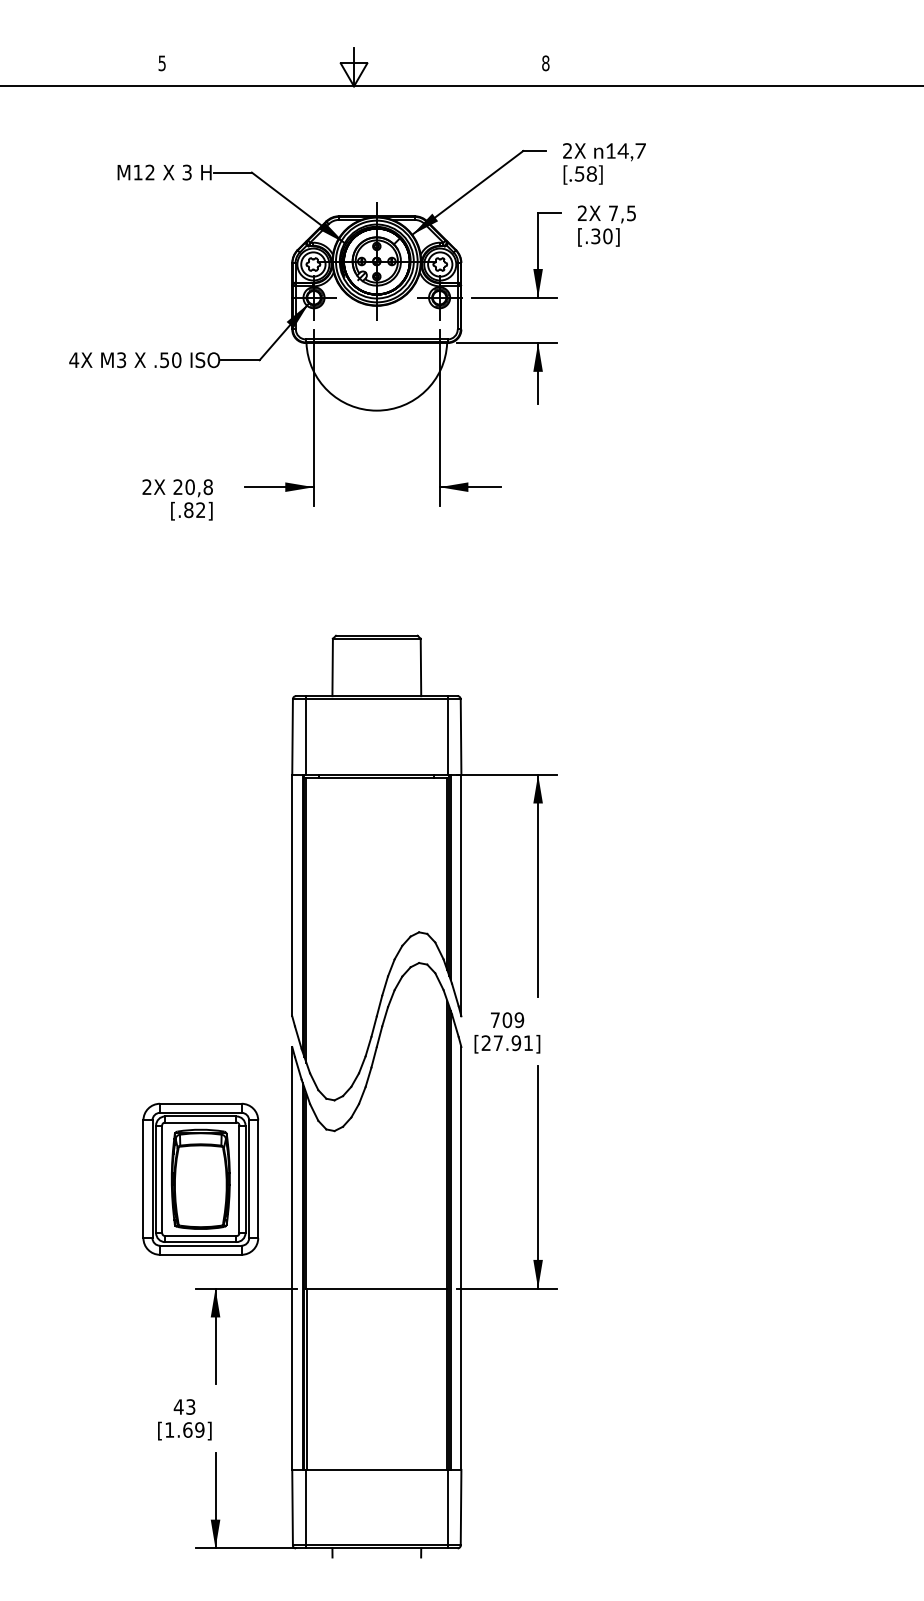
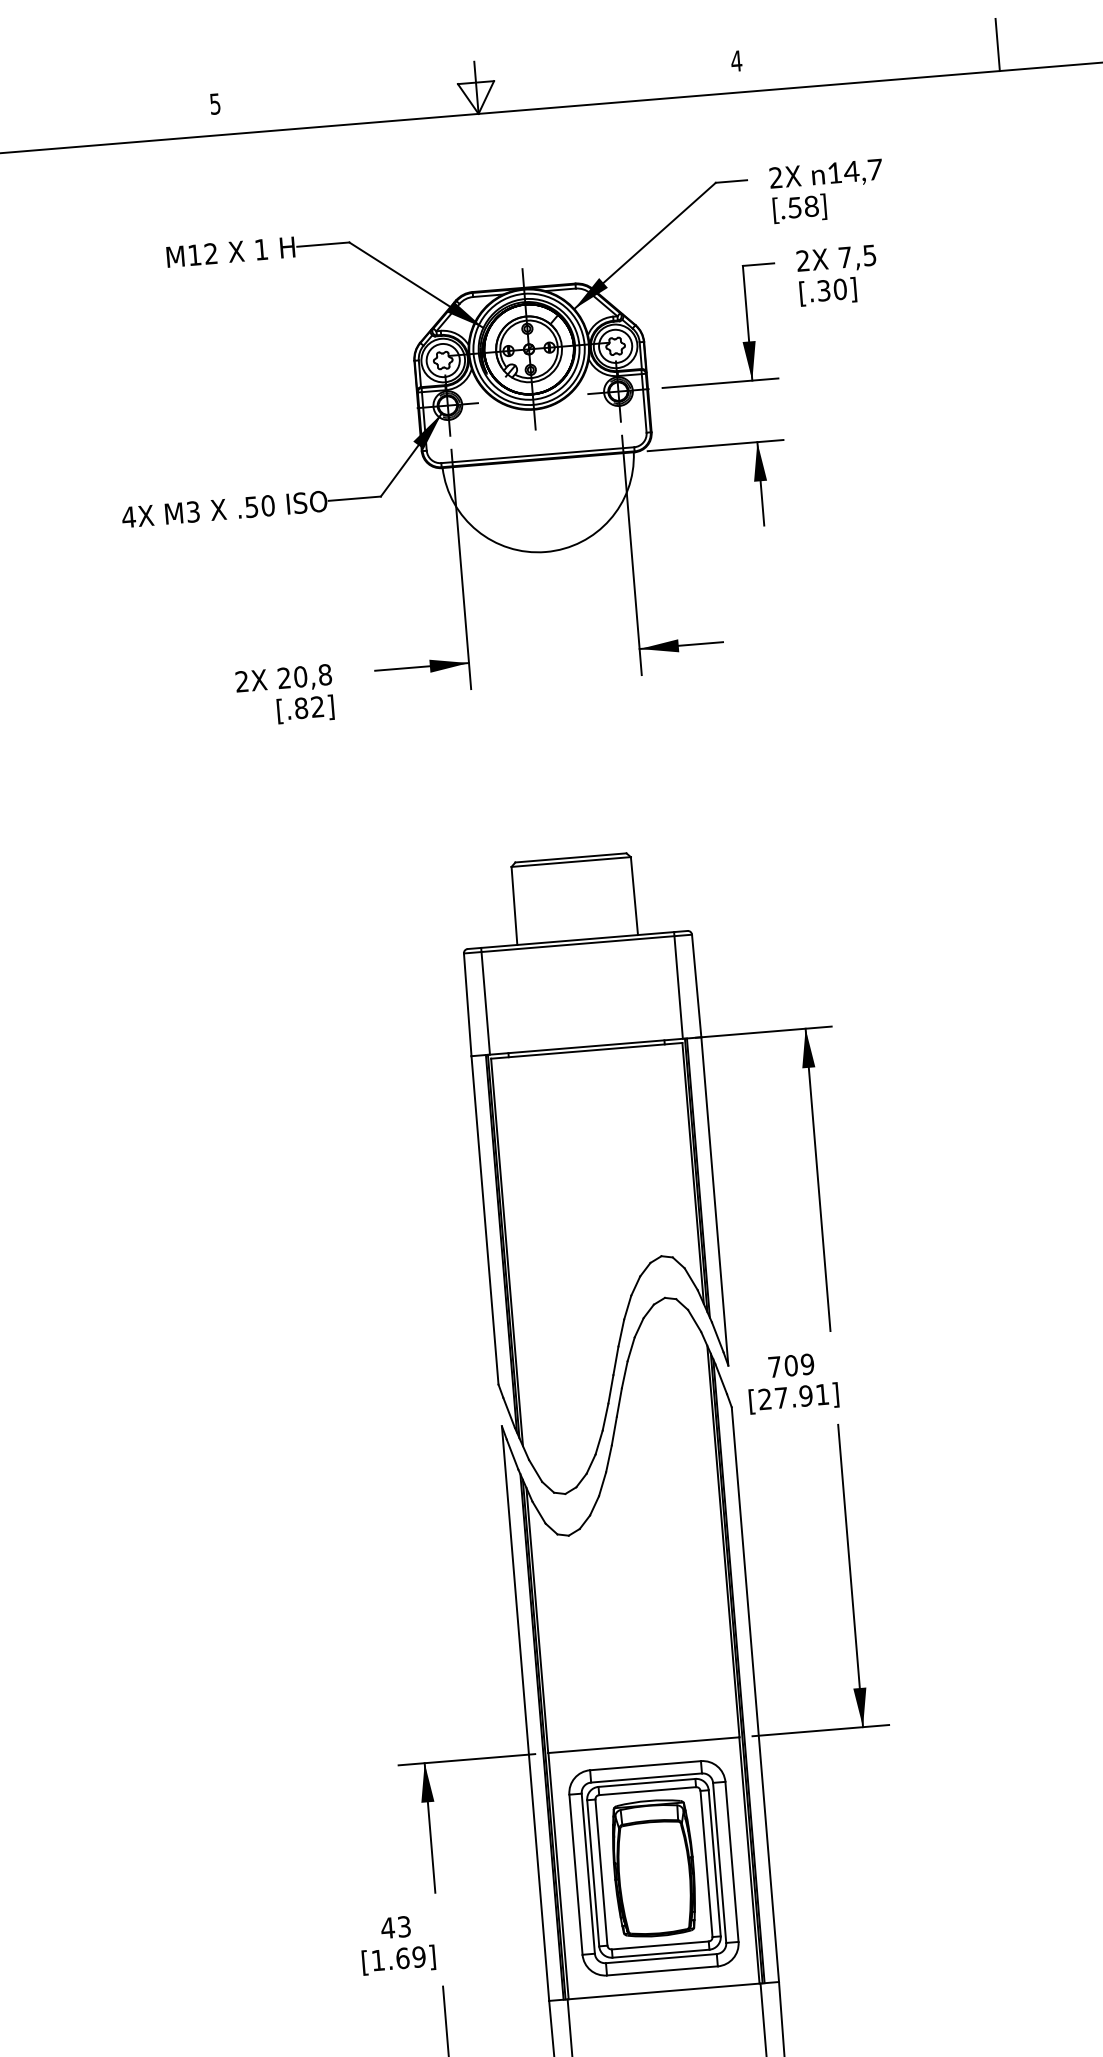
text: (545, 63) -> (736, 61), 8 -> 4
line: (737, 67) -> (997, 45), added
text: (186, 172) -> (260, 249), 3 -> 1
part: (200, 1178) -> (653, 1867), moved

